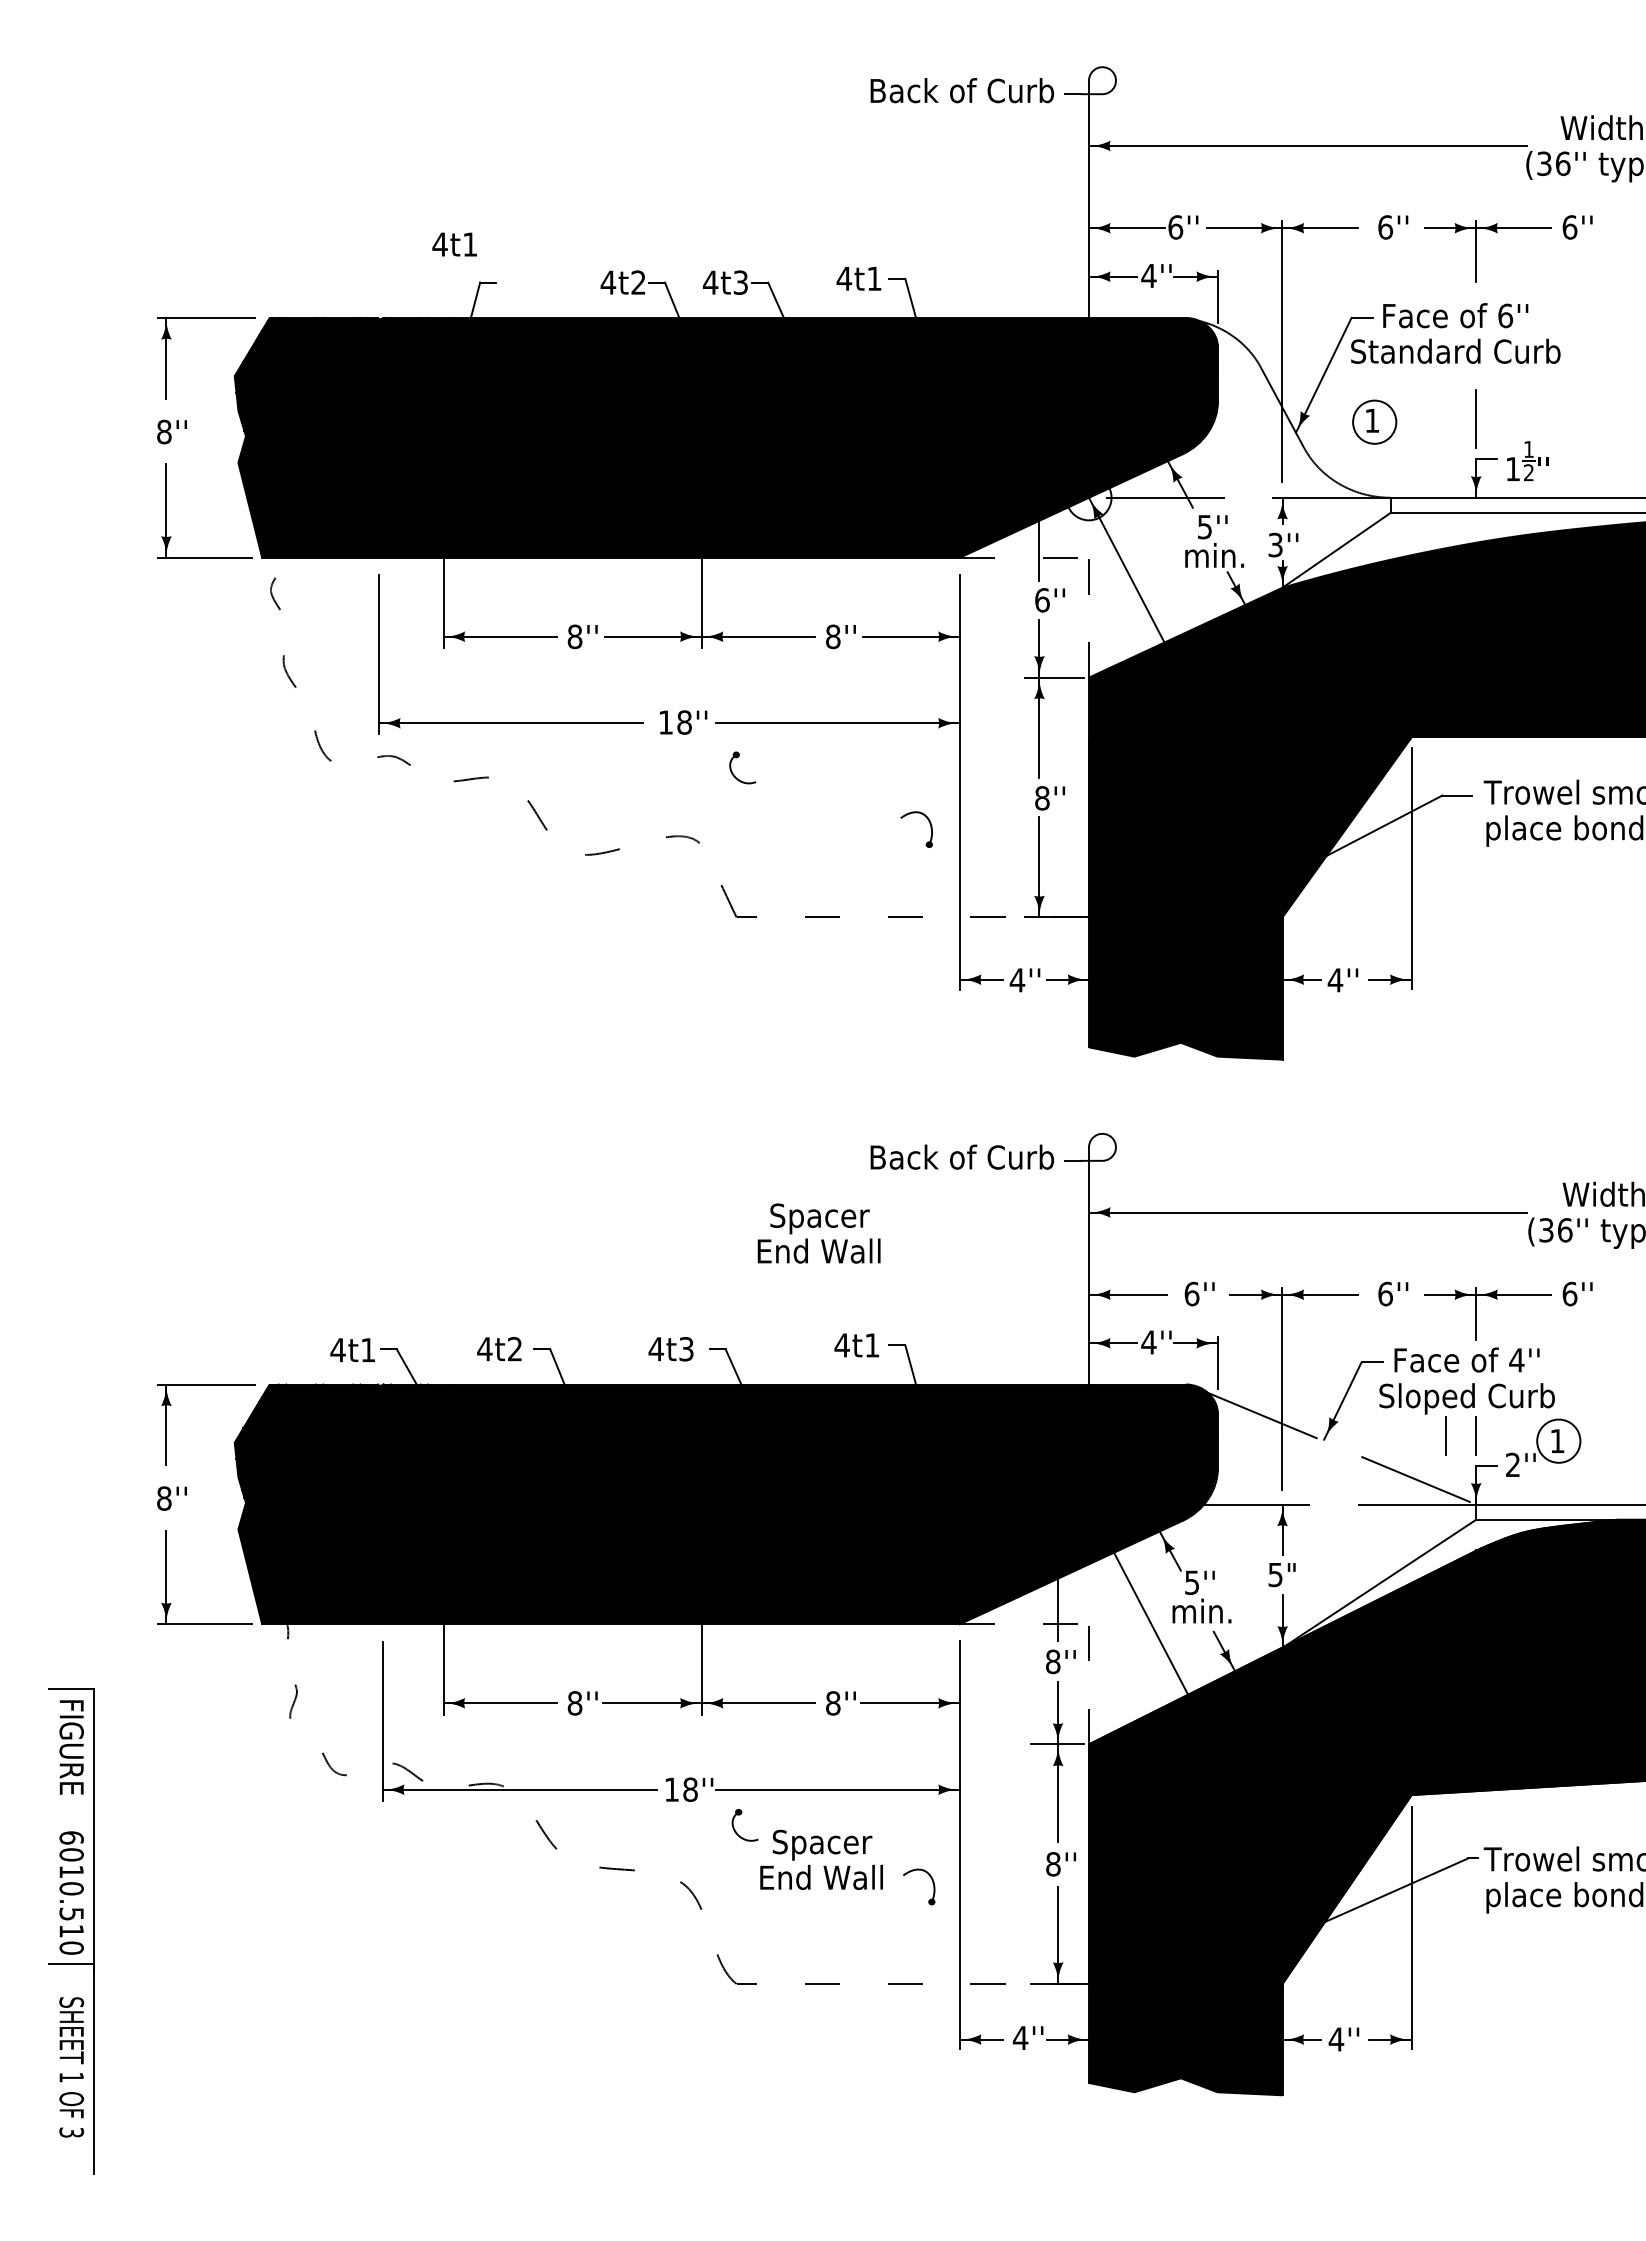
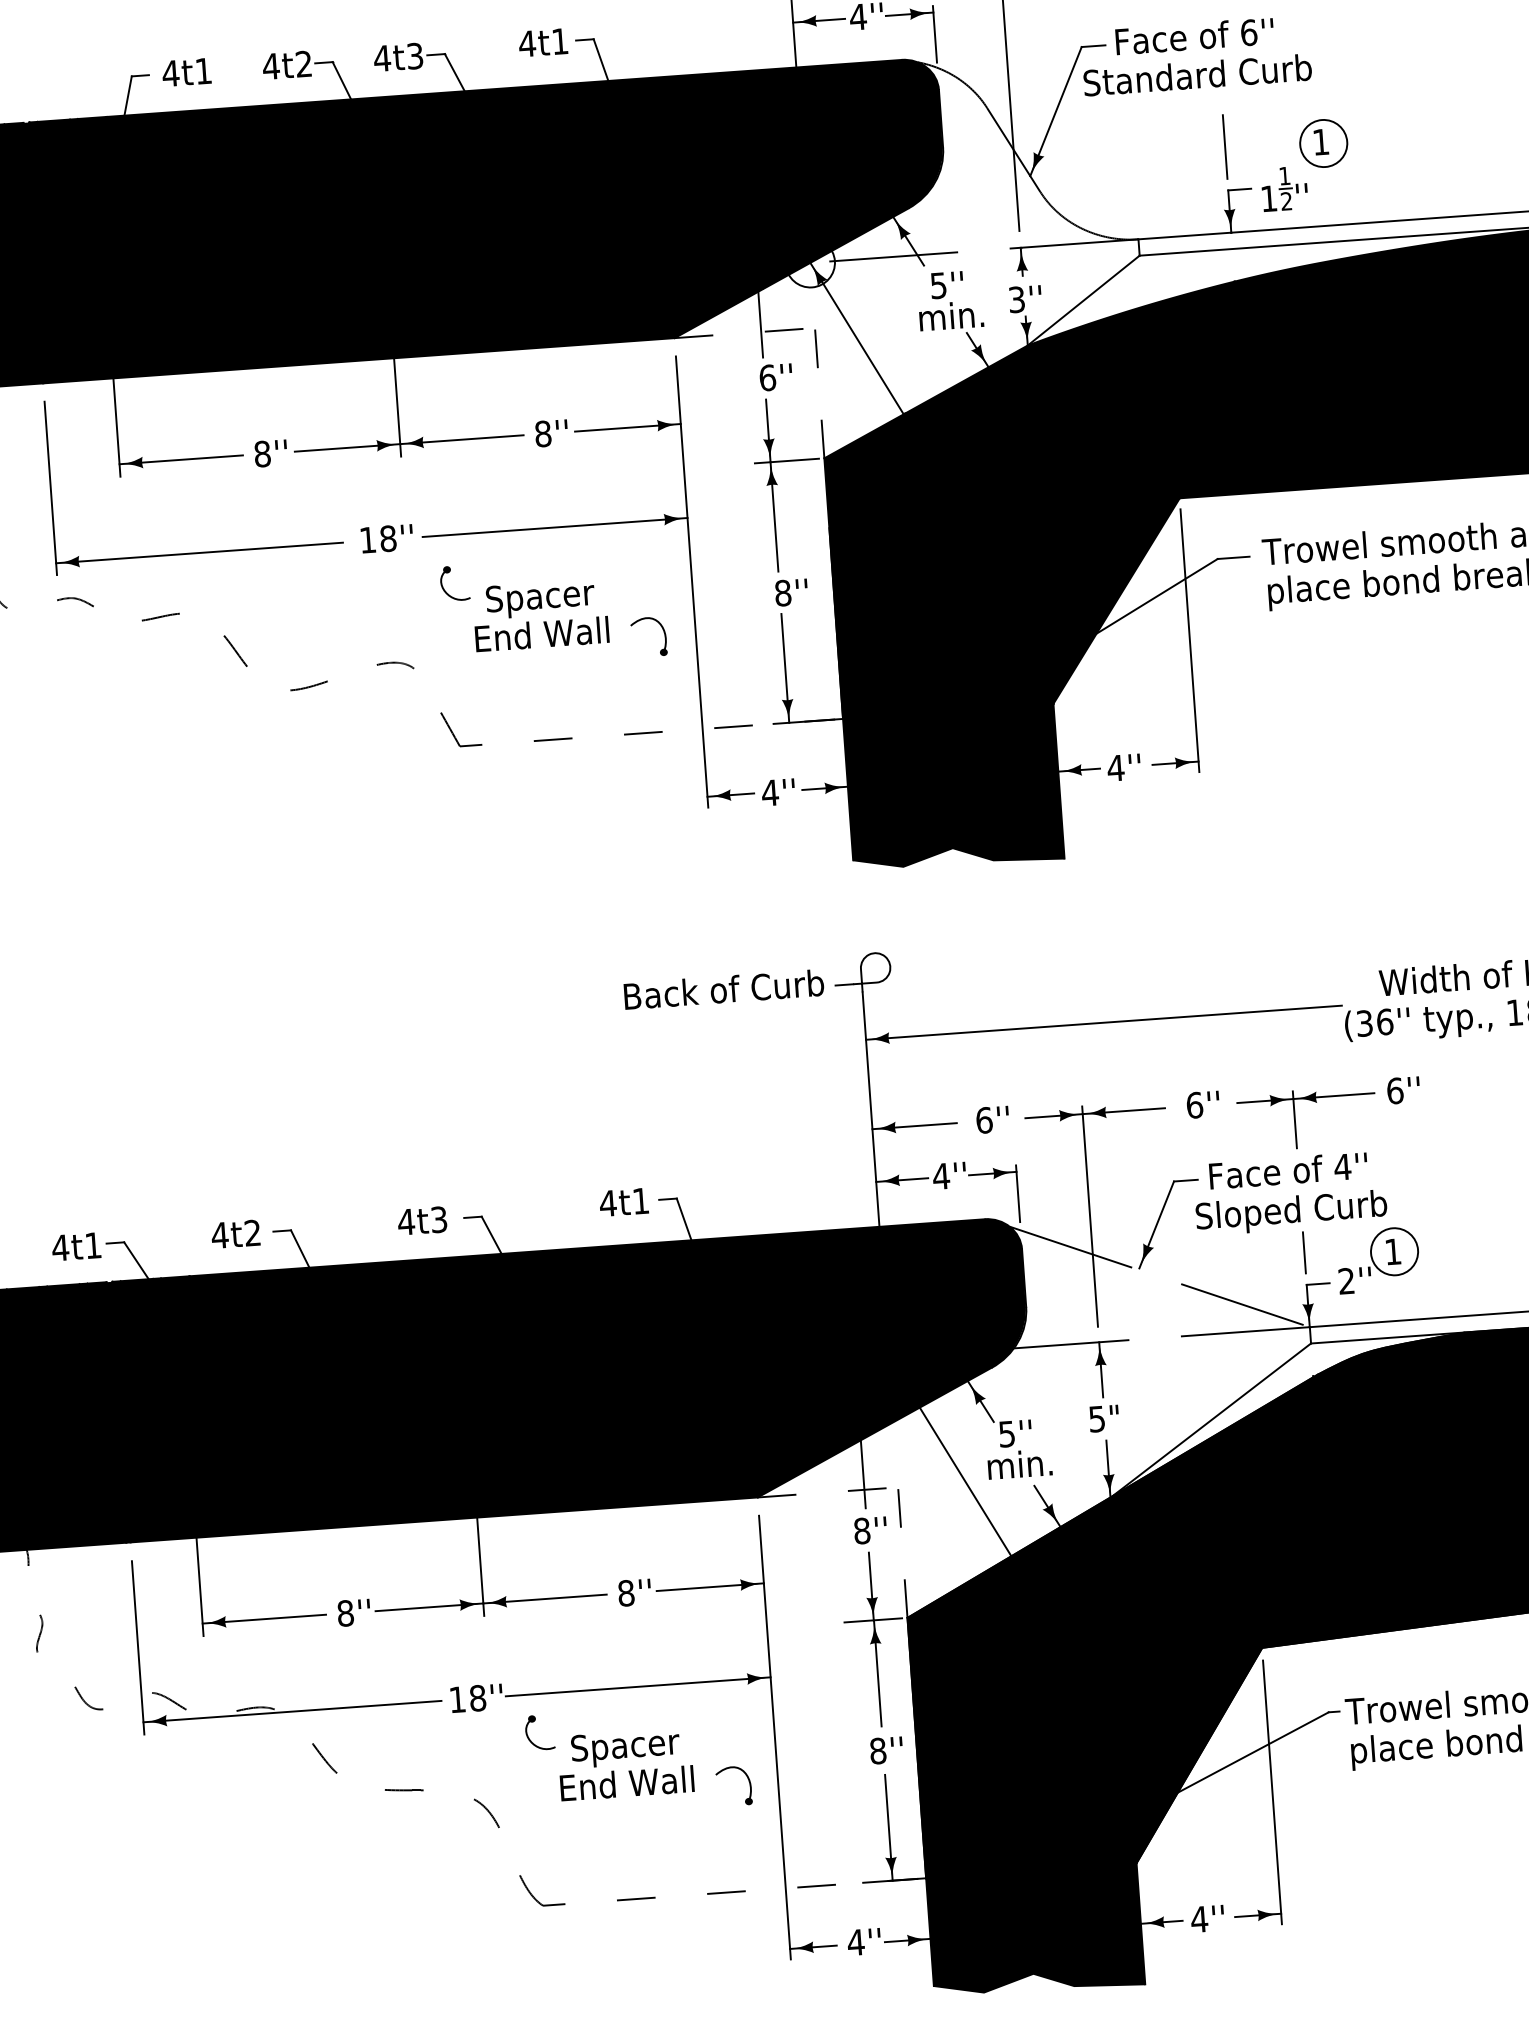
text: (454, 244) -> (186, 72), moved
part: (1374, 421) -> (1323, 142), moved
text: (818, 1233) -> (540, 615), moved
line: (1445, 1435) -> (1270, 1254), removed

